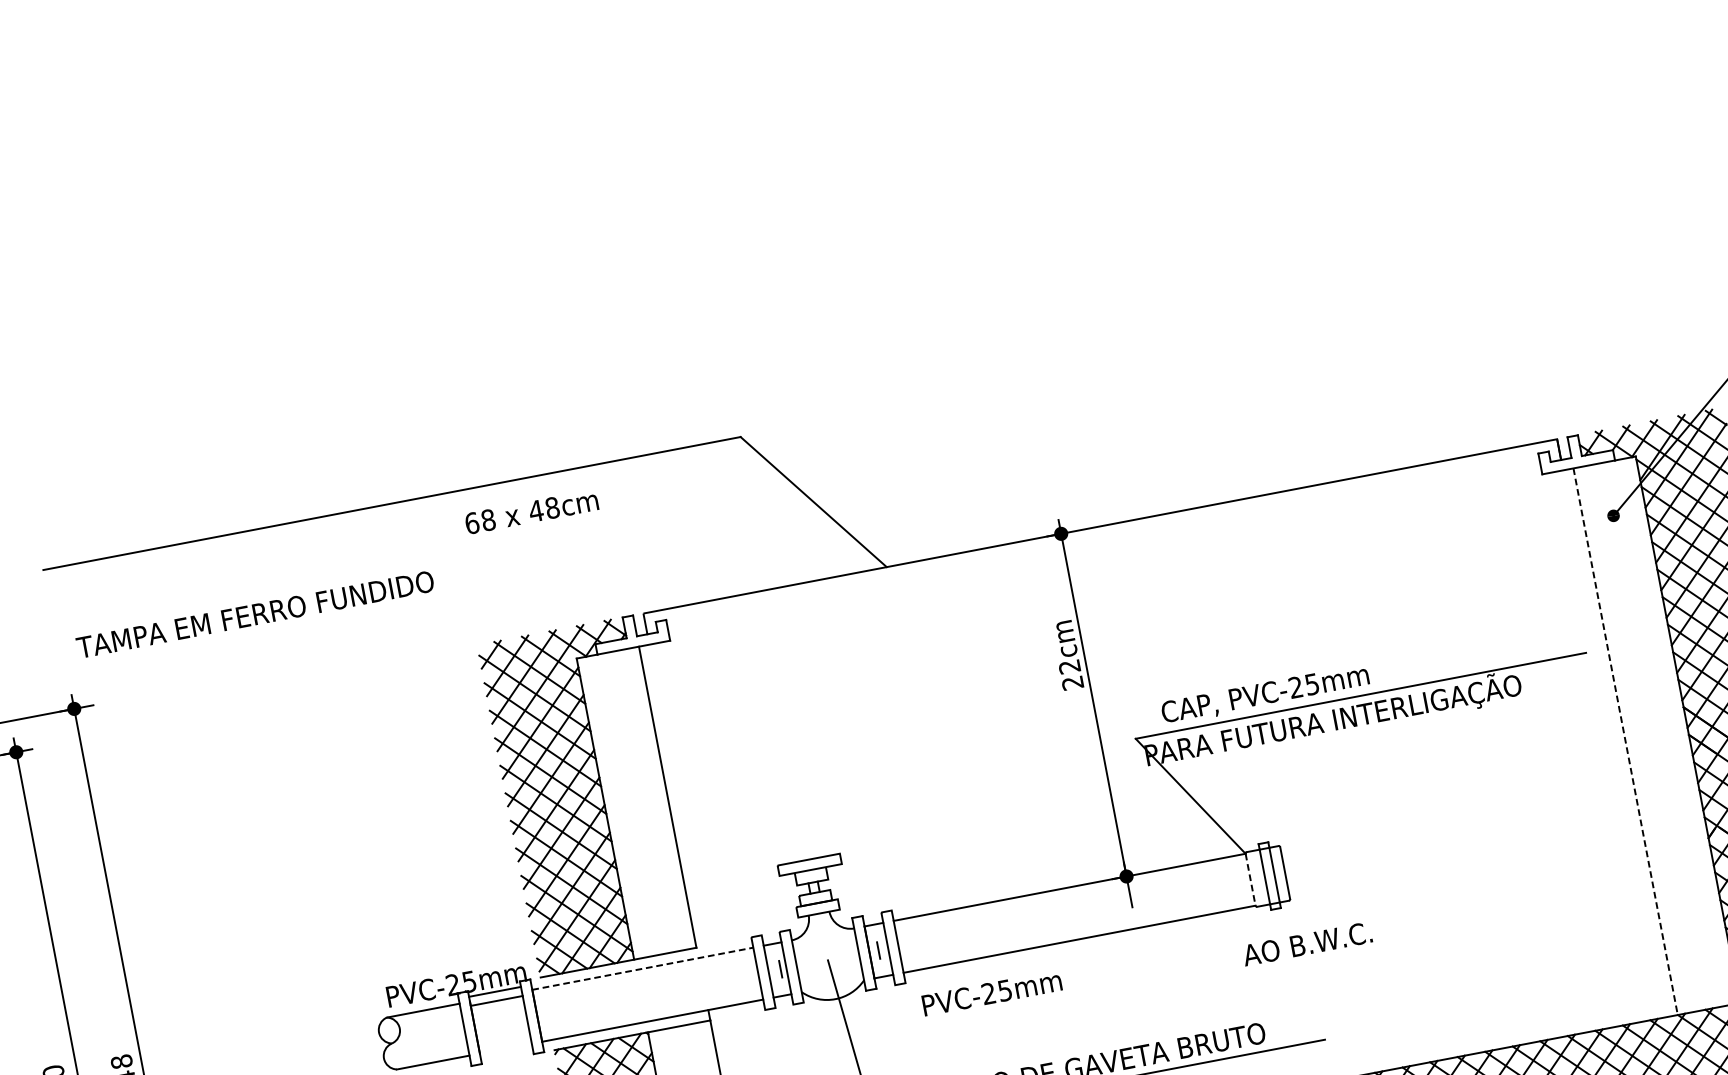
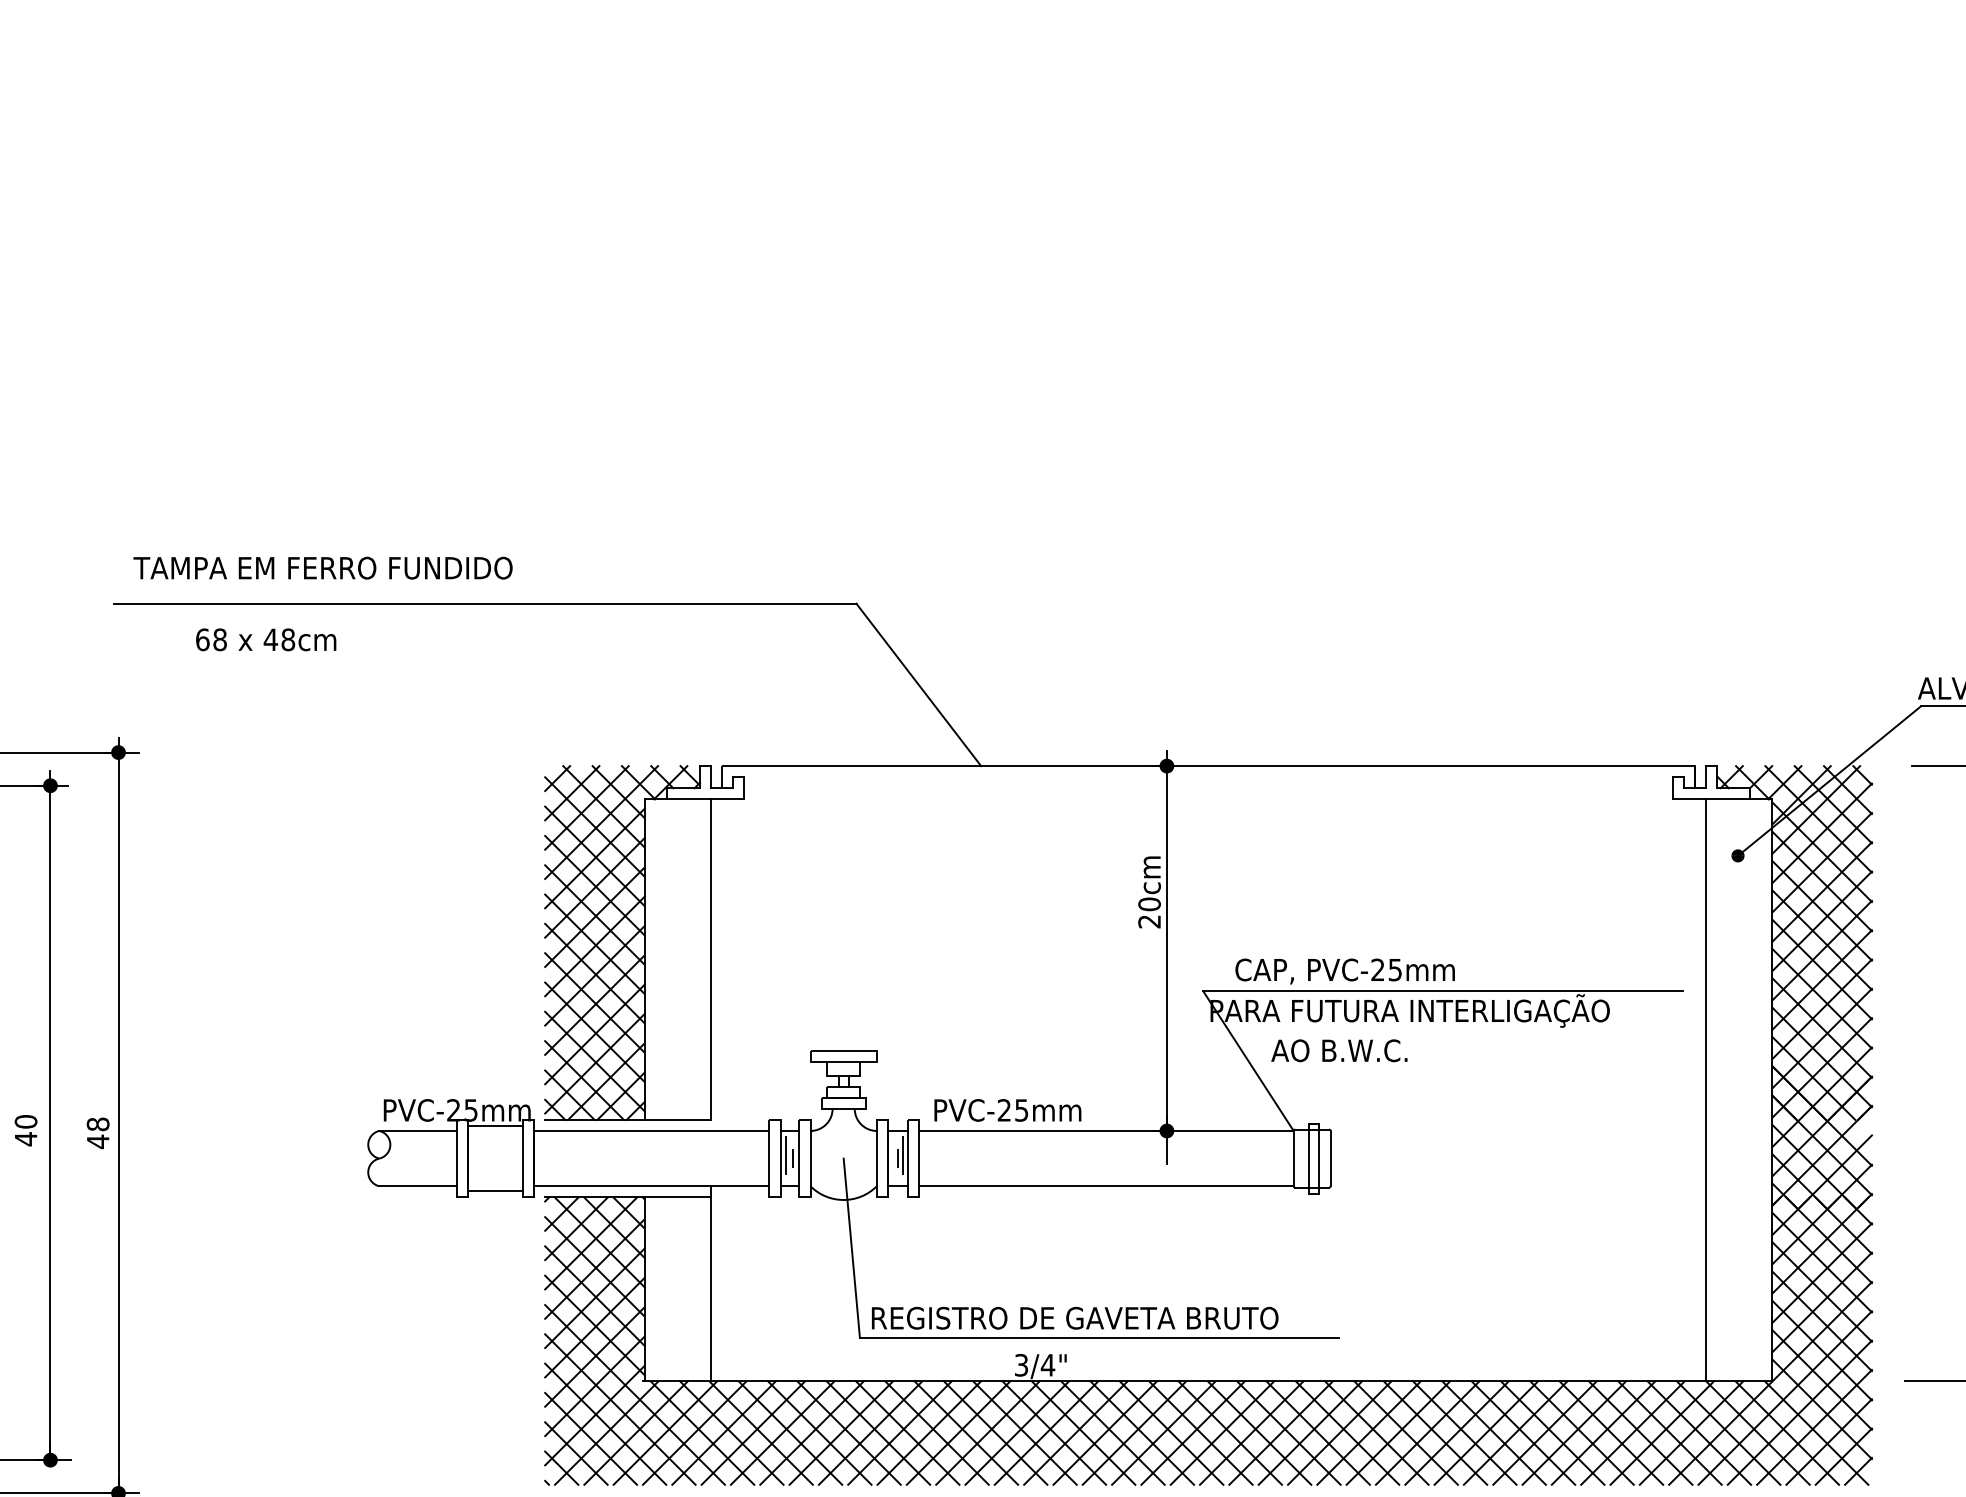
text: (531, 511) -> (266, 639), moved
text: (254, 614) -> (322, 567), moved
text: (1069, 666) -> (1149, 904), 22cm -> 20cm
line: (1626, 741) -> (1706, 1090), dashed -> solid
line: (1250, 879) -> (1293, 1158), dashed -> solid
text: (1307, 943) -> (1339, 1050), moved
line: (882, 946) -> (902, 1155), added
line: (773, 967) -> (786, 1155), added
line: (642, 968) -> (651, 1130), dashed -> solid
text: (991, 993) -> (1007, 1110), moved
line: (496, 1001) -> (495, 1191), moved

